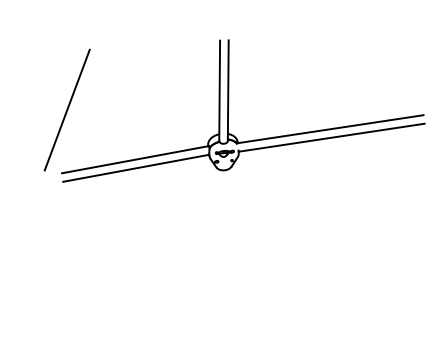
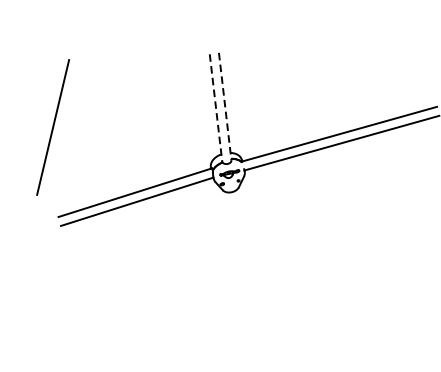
line: (219, 90) -> (215, 107), solid -> dashed
line: (228, 91) -> (225, 107), solid -> dashed
line: (66, 109) -> (52, 126), moved

